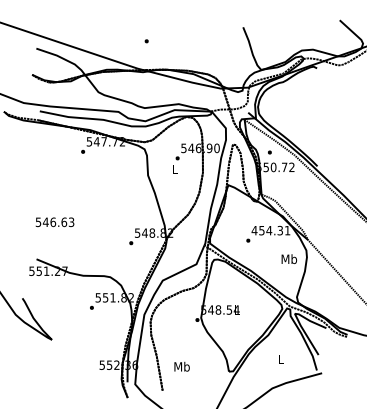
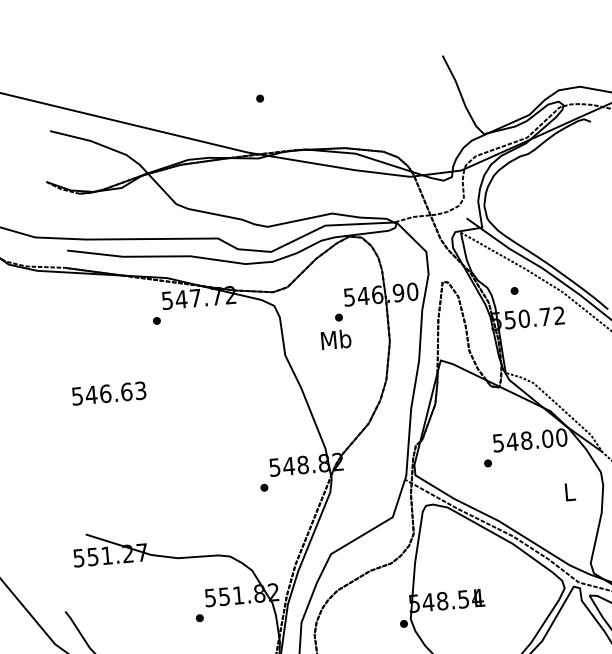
text: (174, 169) -> (334, 339), L -> Mb
text: (54, 222) -> (108, 394), moved
text: (270, 230) -> (528, 440), 454.31 -> 548.00
text: (289, 259) -> (570, 492), Mb -> L

